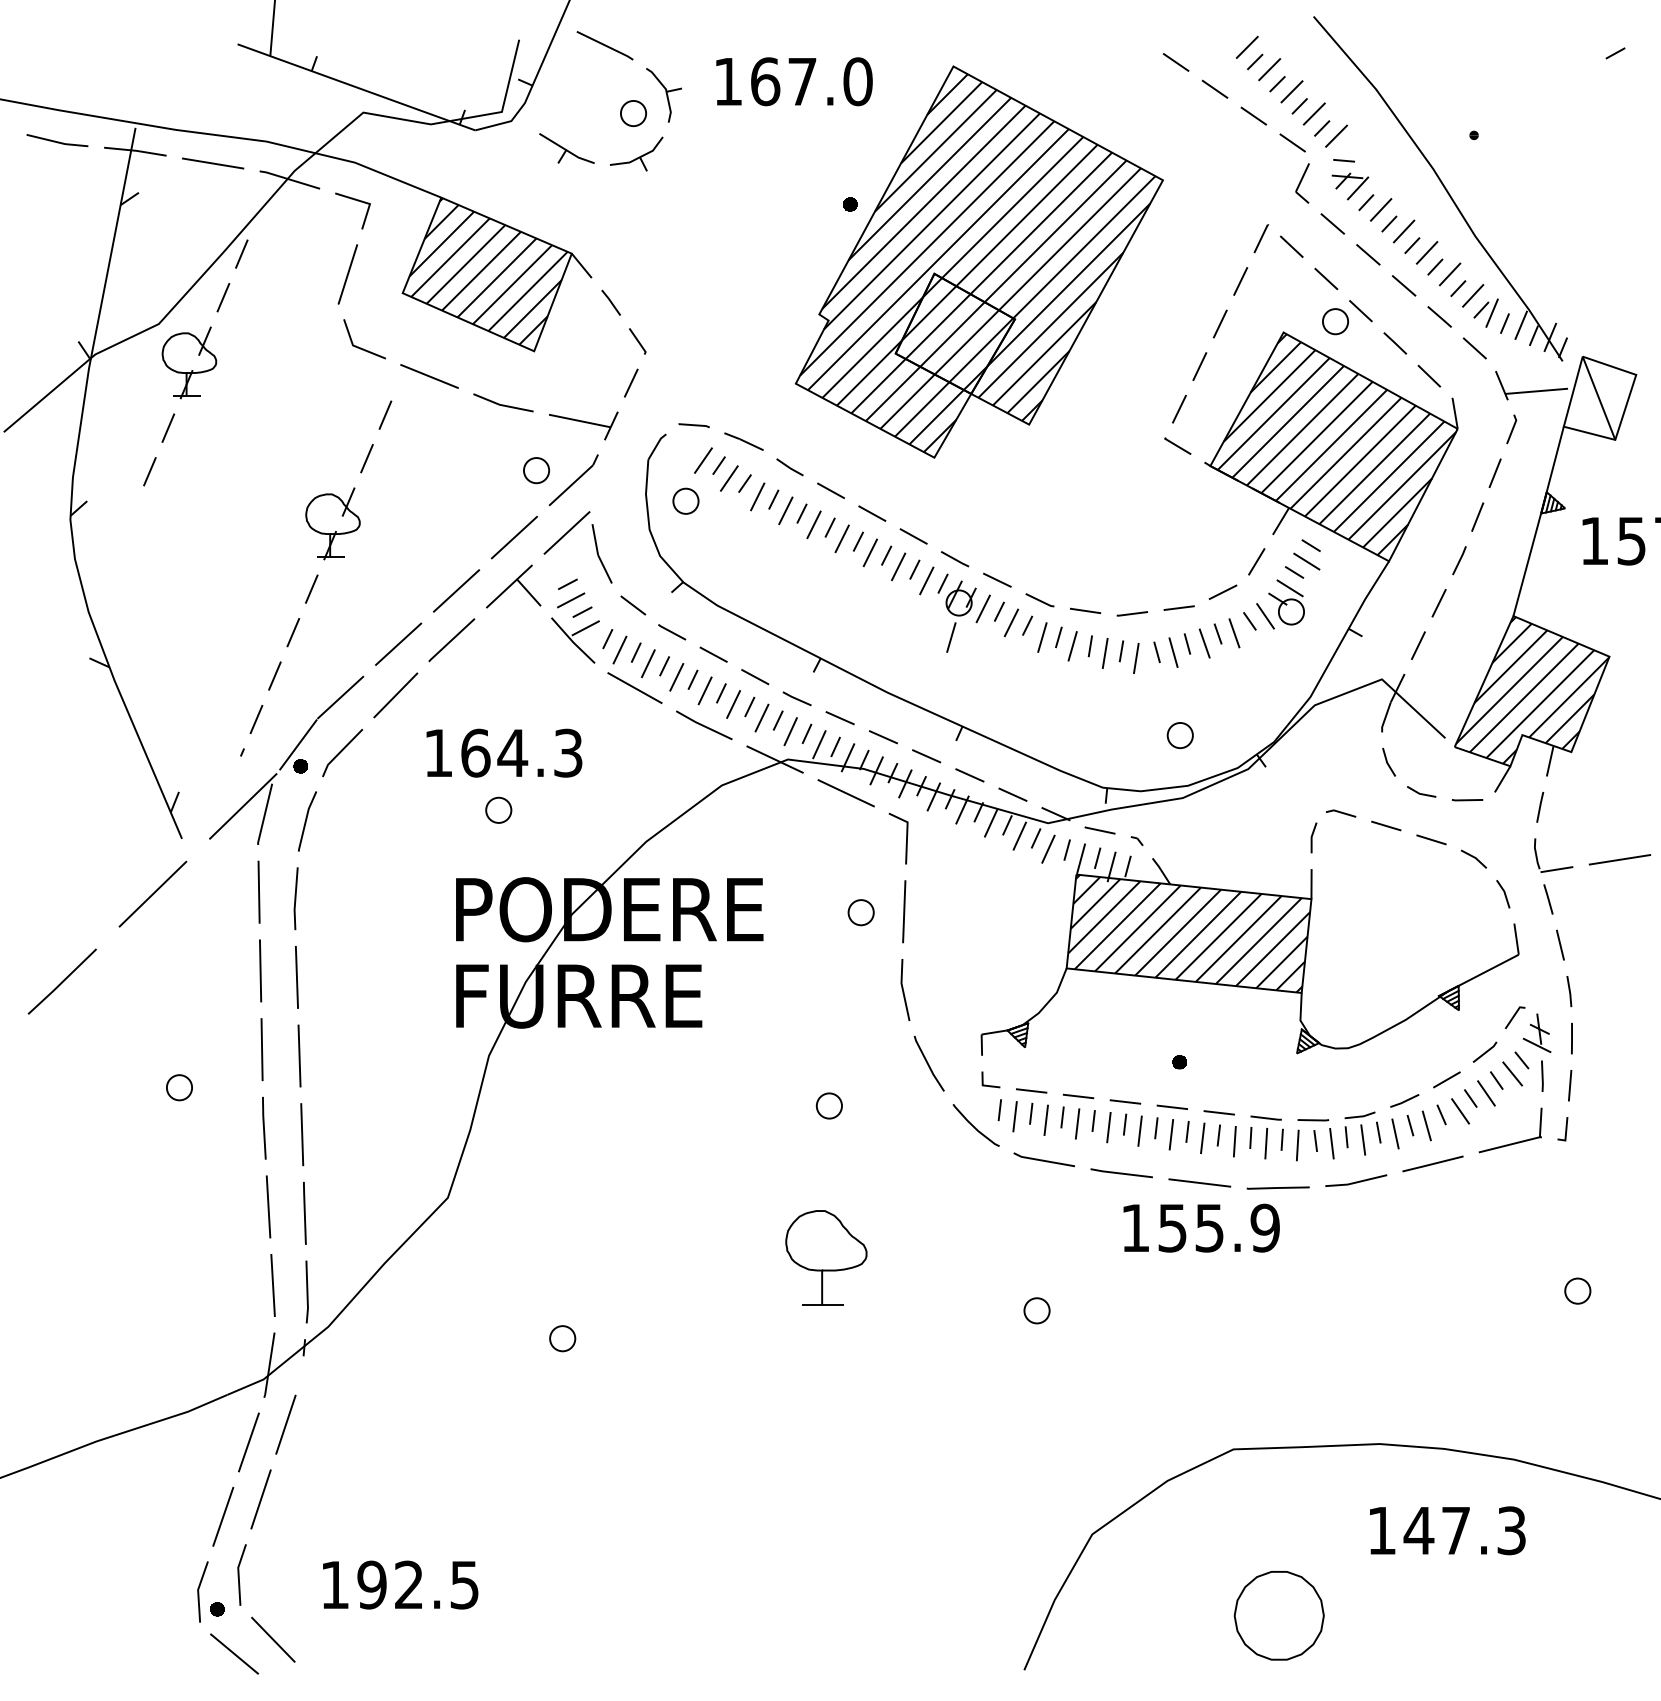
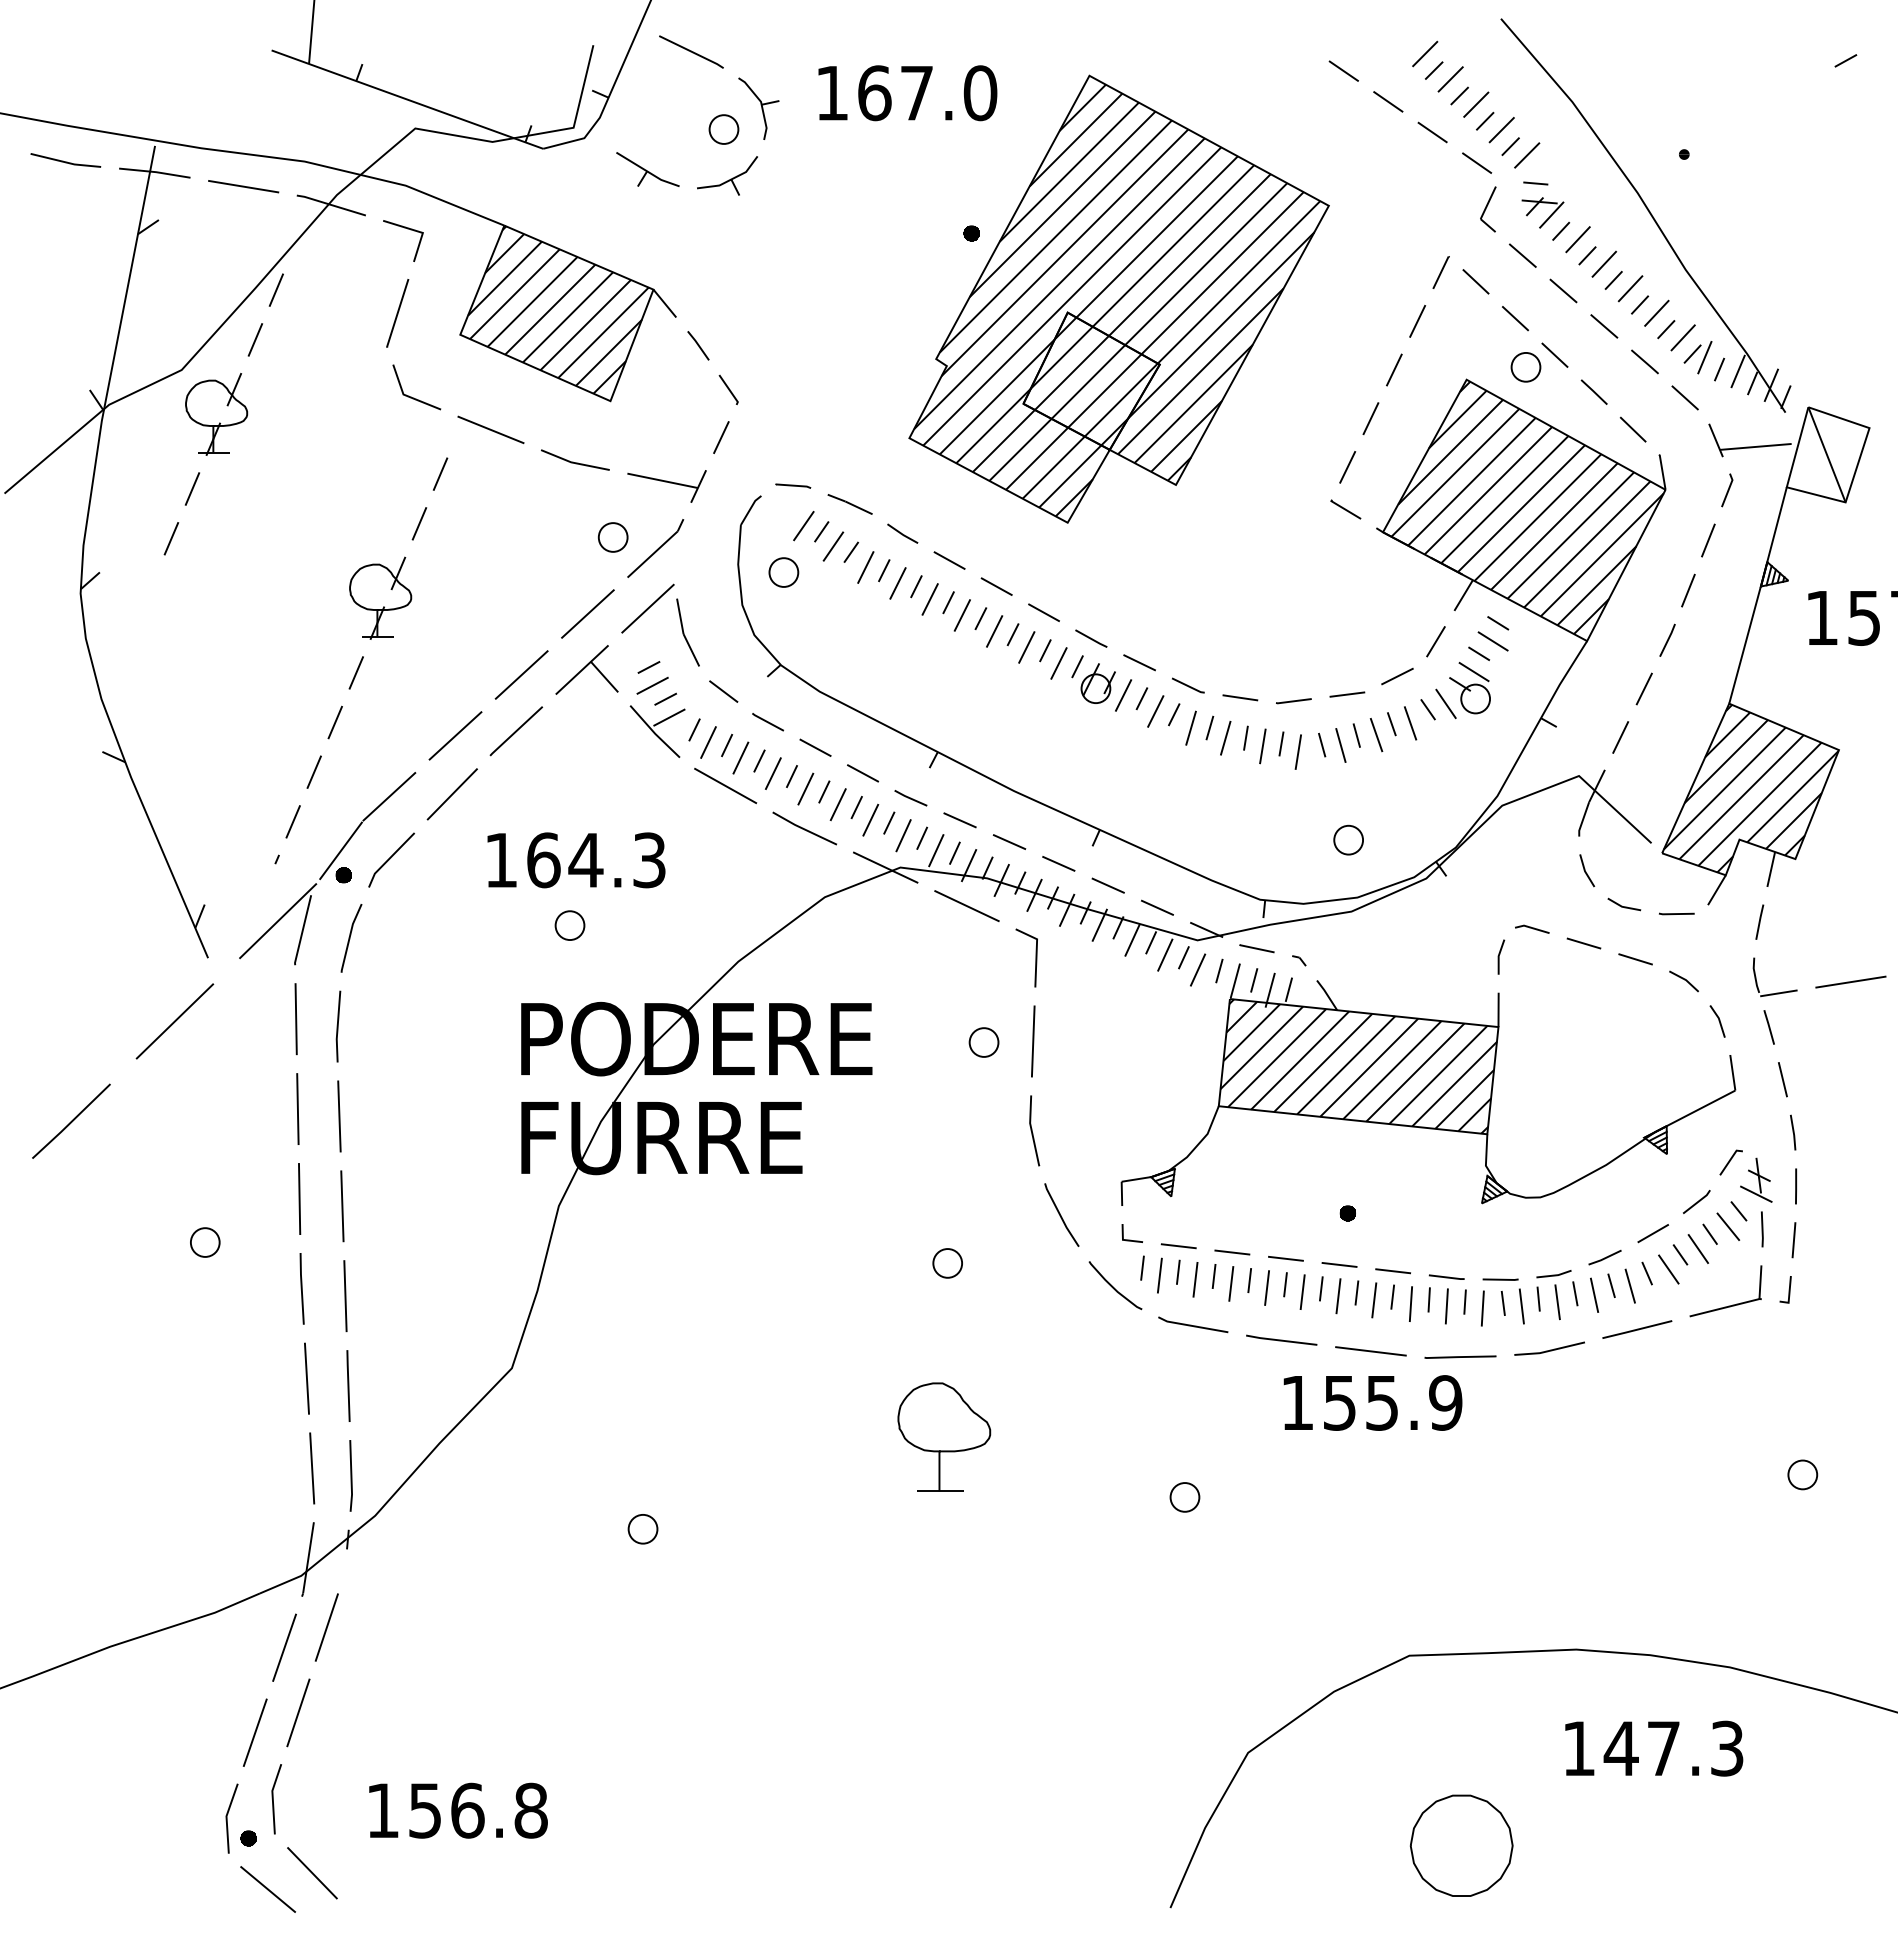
line: (950, 636) -> (1086, 727), removed
text: (417, 1584) -> (477, 1810), 192.5 -> 156.8

